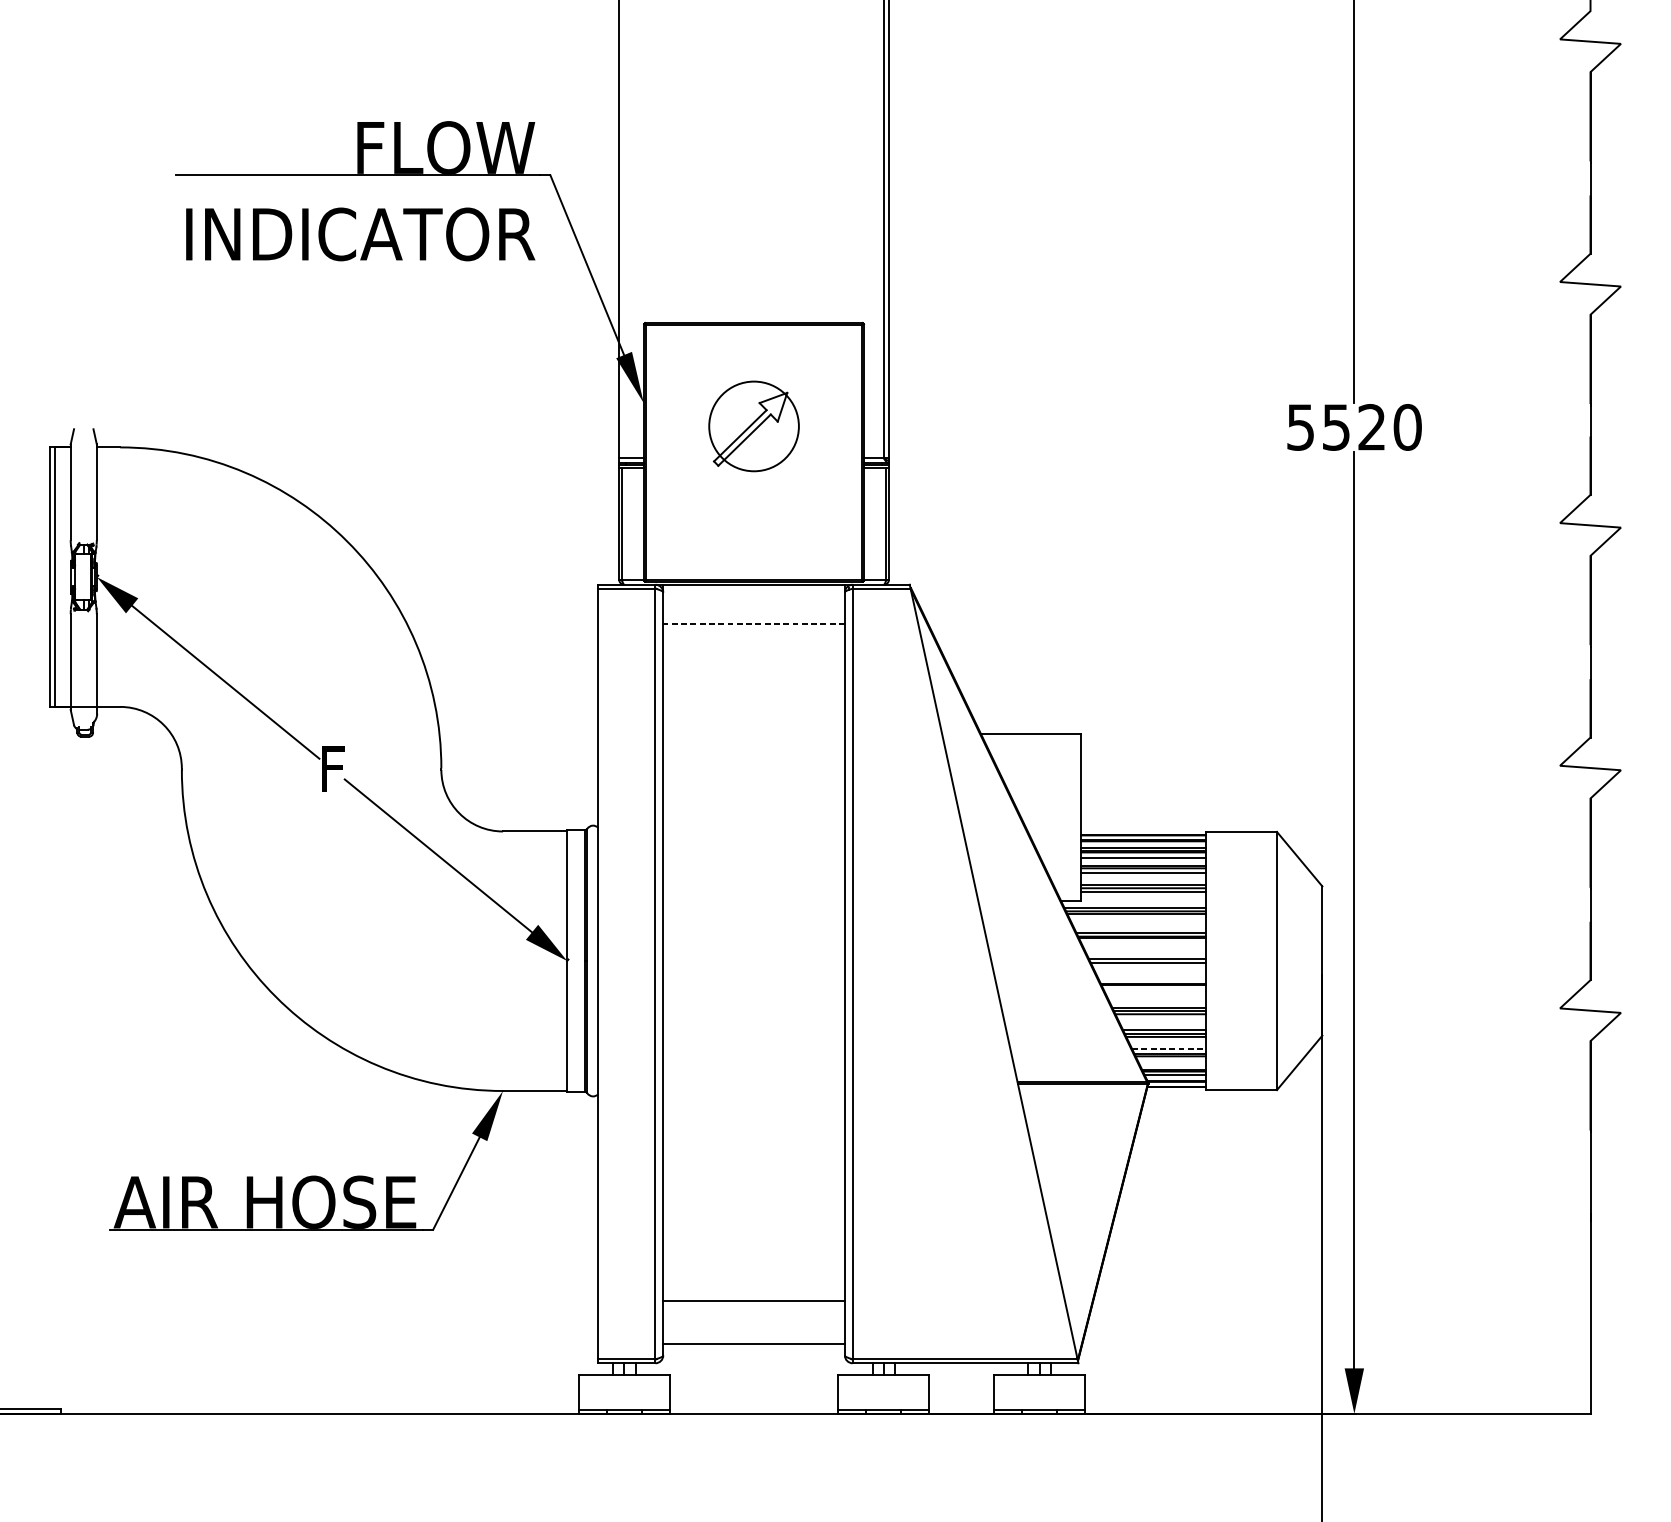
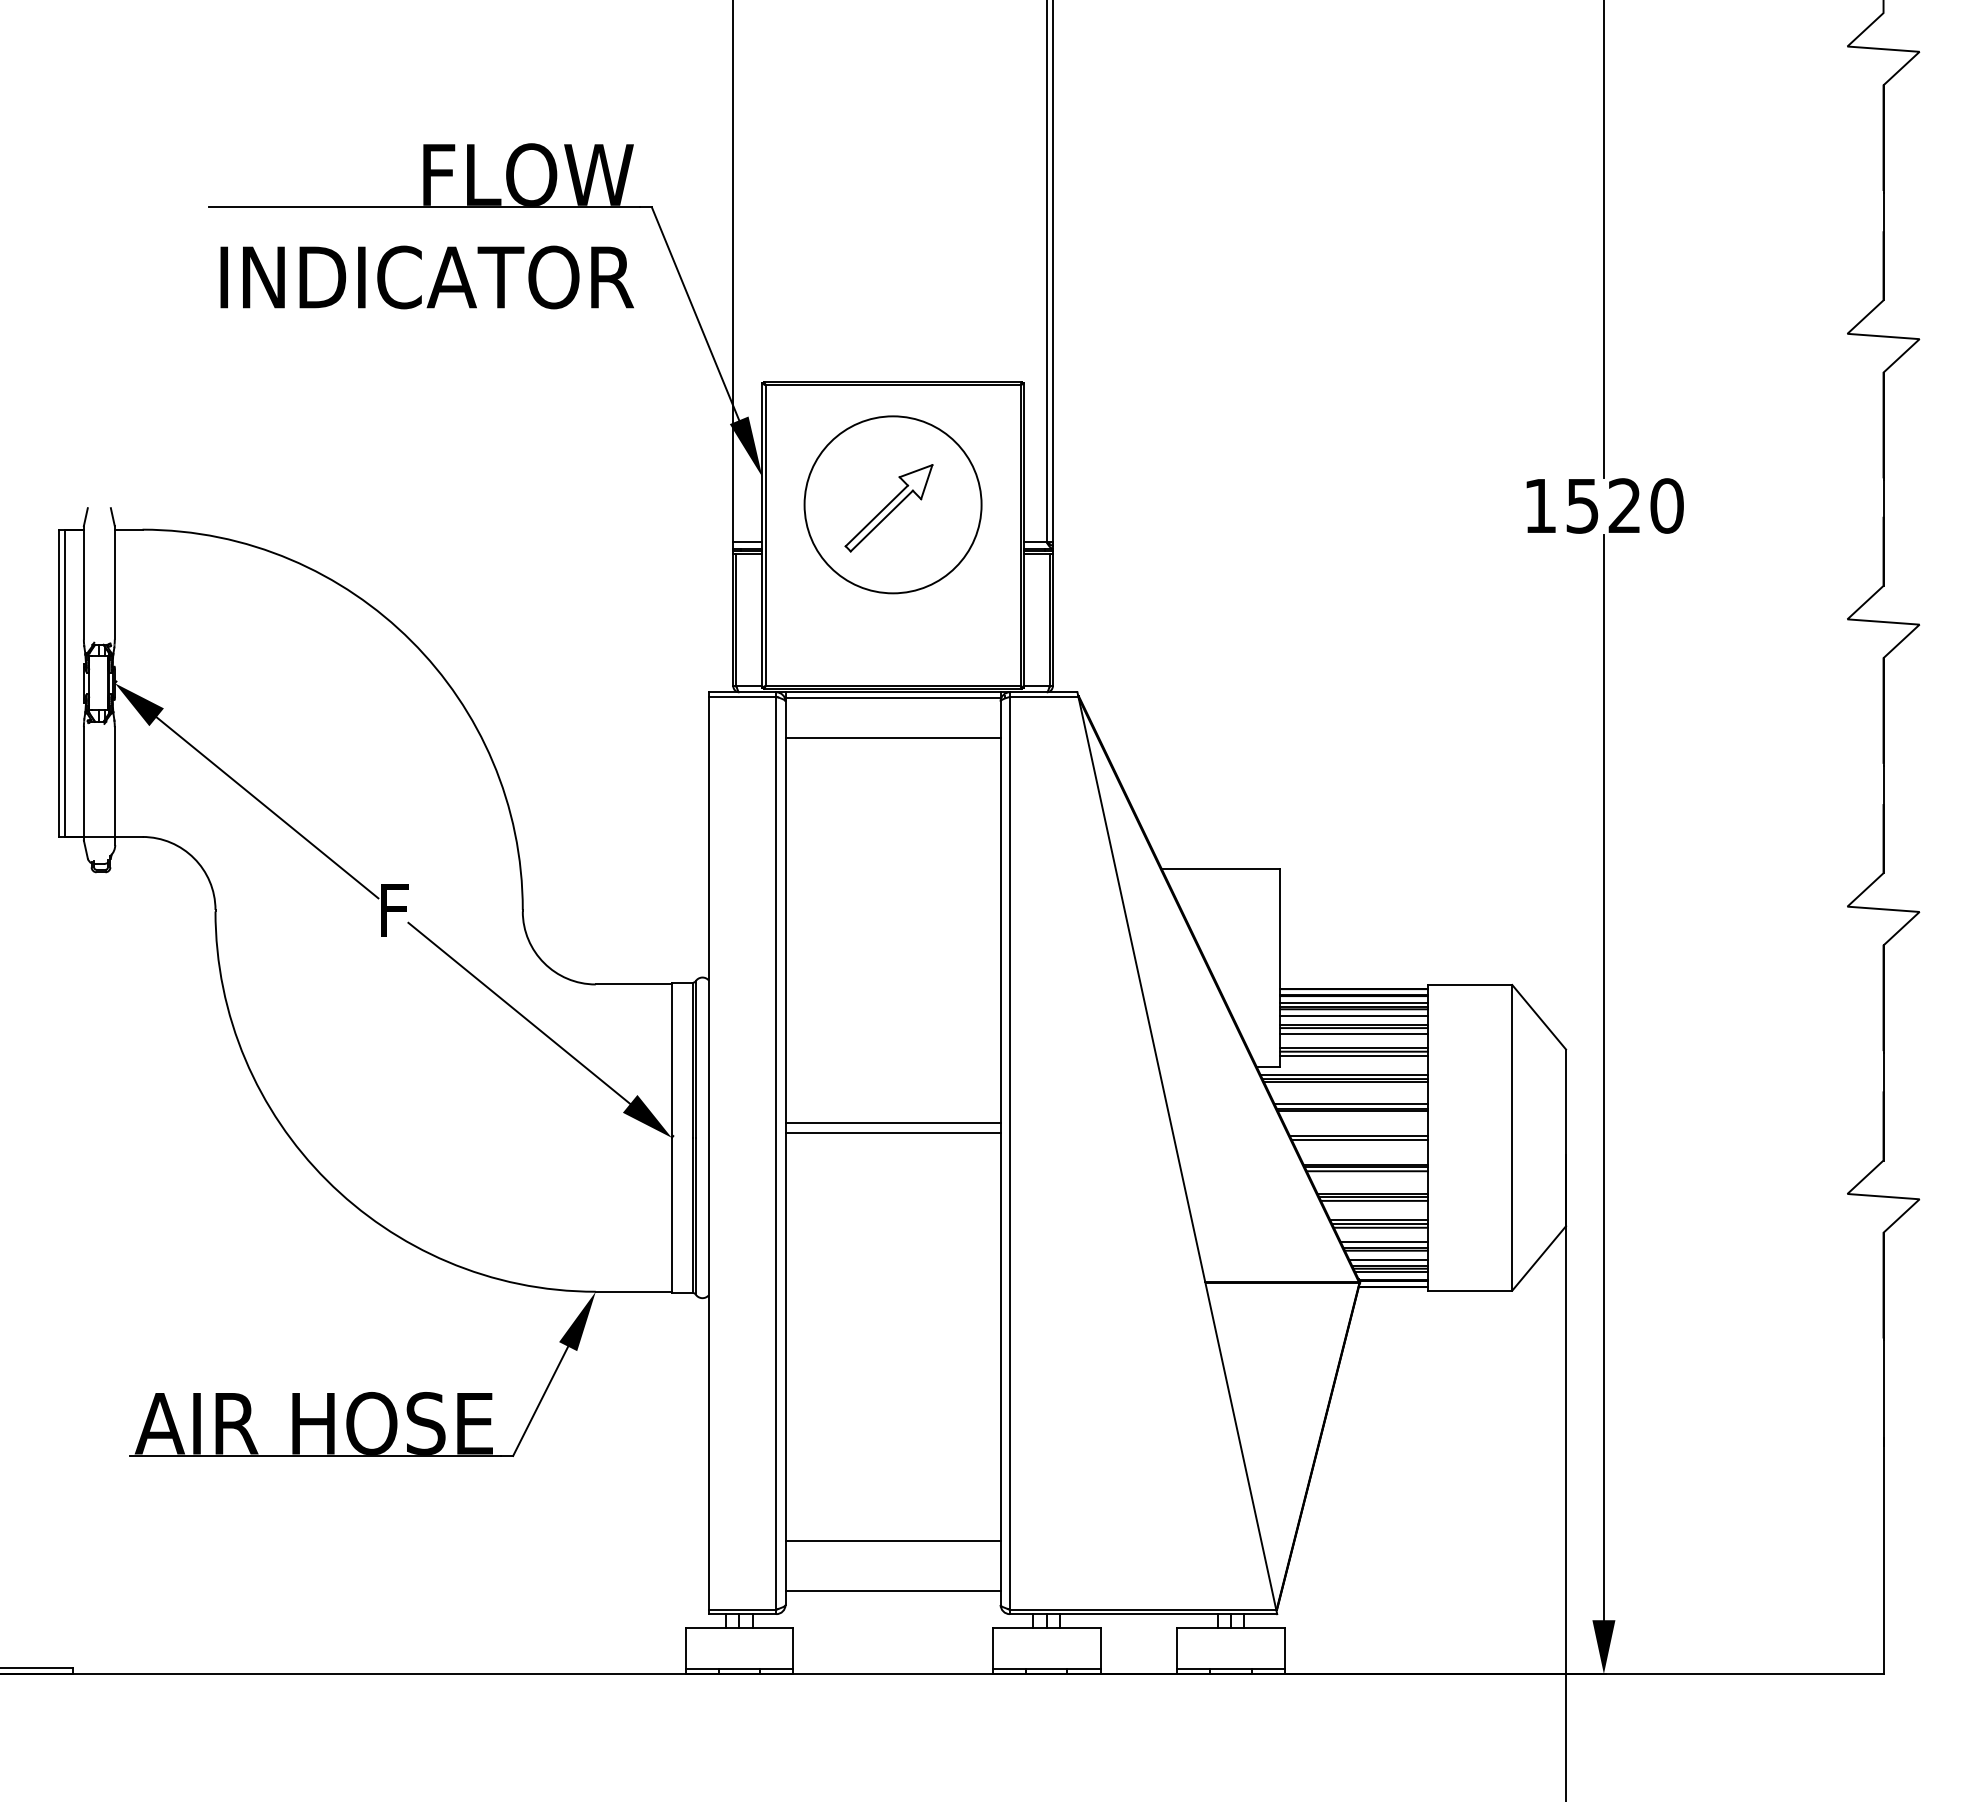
circle: (753, 426) -> (892, 504), size x1.67
text: (1299, 427) -> (1539, 506), 5520 -> 1520
line: (753, 589) -> (892, 698), added
line: (754, 623) -> (893, 738), dashed -> solid
line: (753, 948) -> (892, 1122), added
line: (753, 956) -> (892, 1132), added
line: (1153, 989) -> (1366, 1171), added
line: (1169, 1048) -> (1384, 1241), dashed -> solid
line: (1172, 1063) -> (1388, 1259), added

